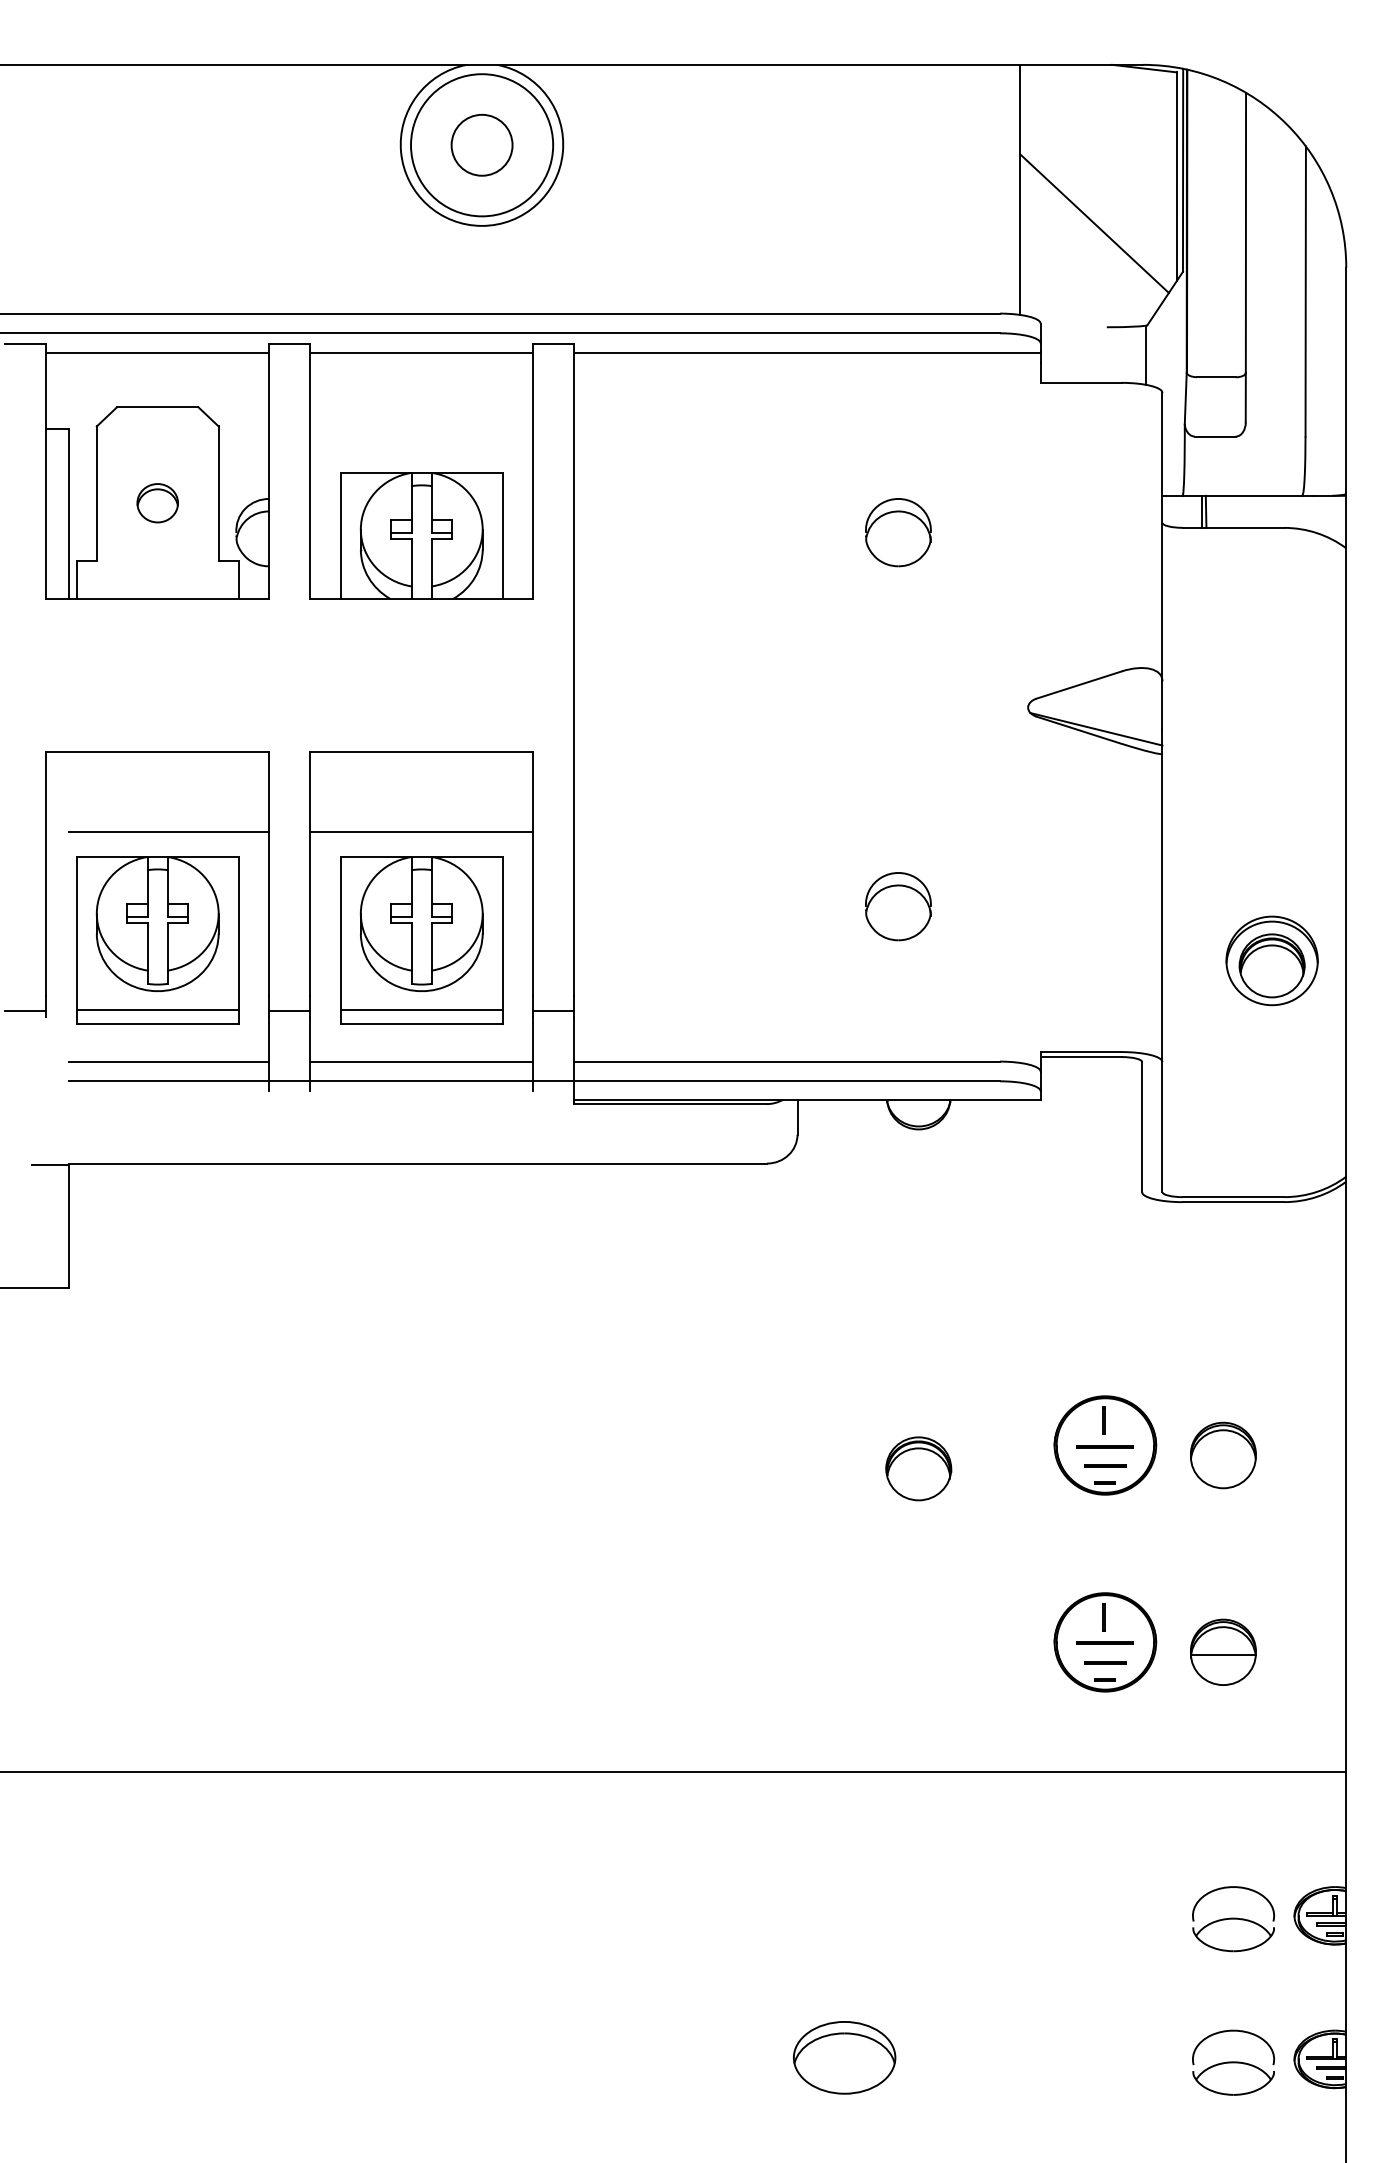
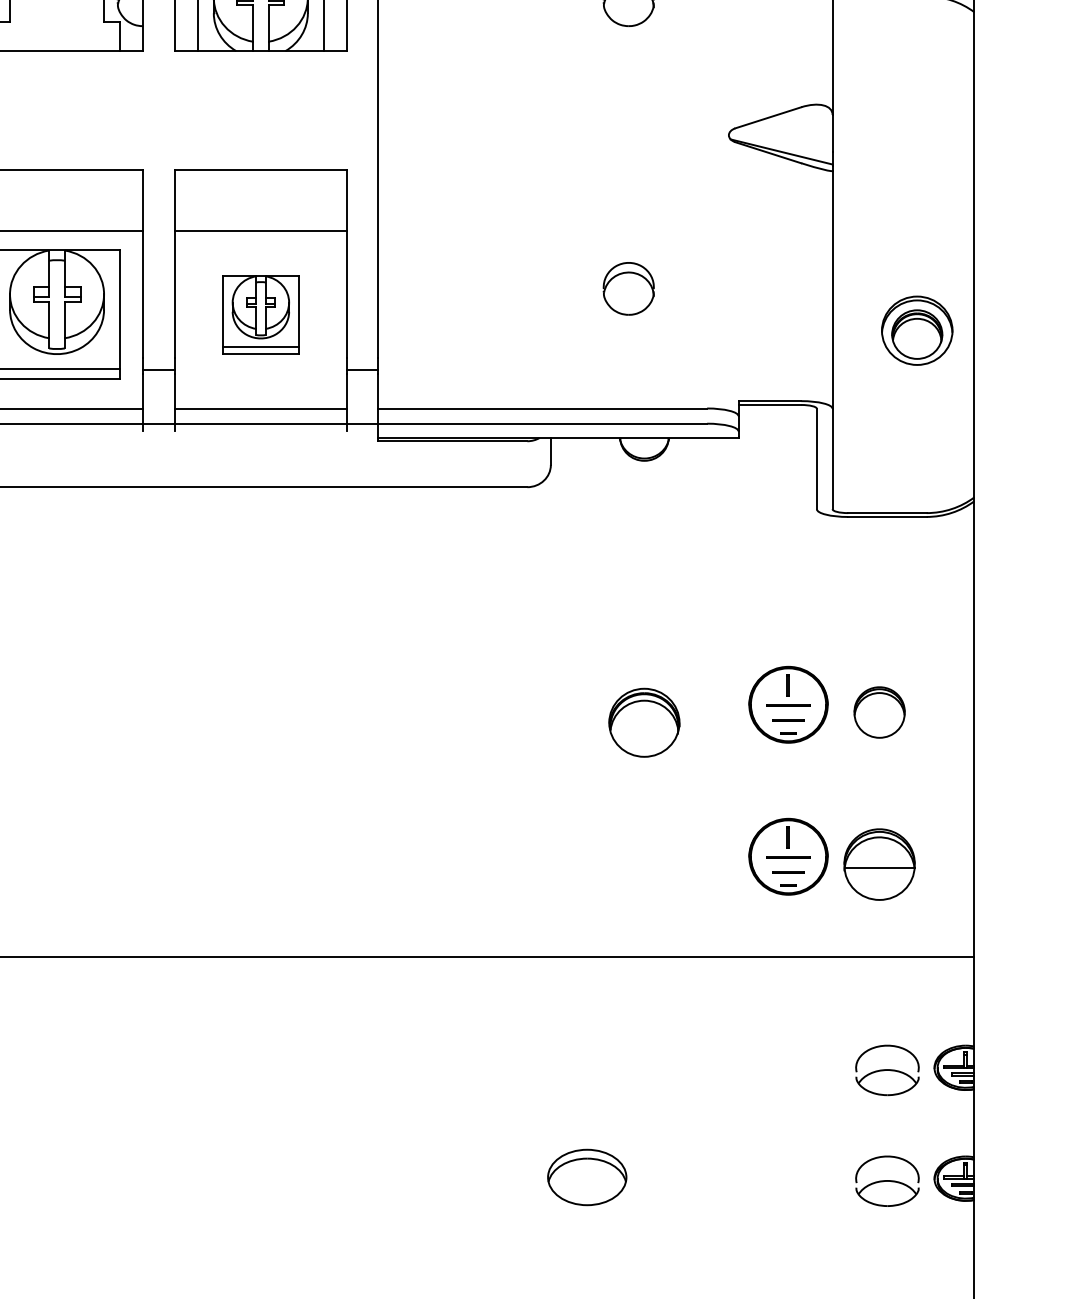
part: (421, 940) -> (260, 315), size x0.6
part: (918, 1468) -> (644, 722), size x1.4
part: (1223, 1651) -> (879, 863), size x1.4

